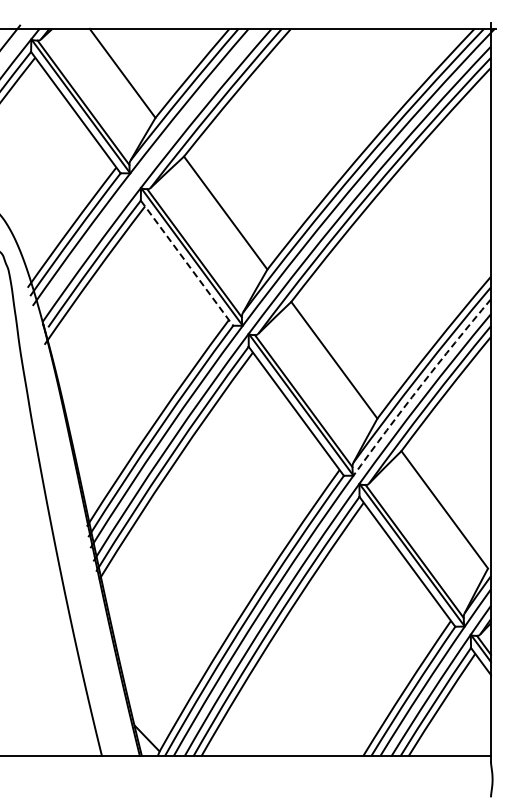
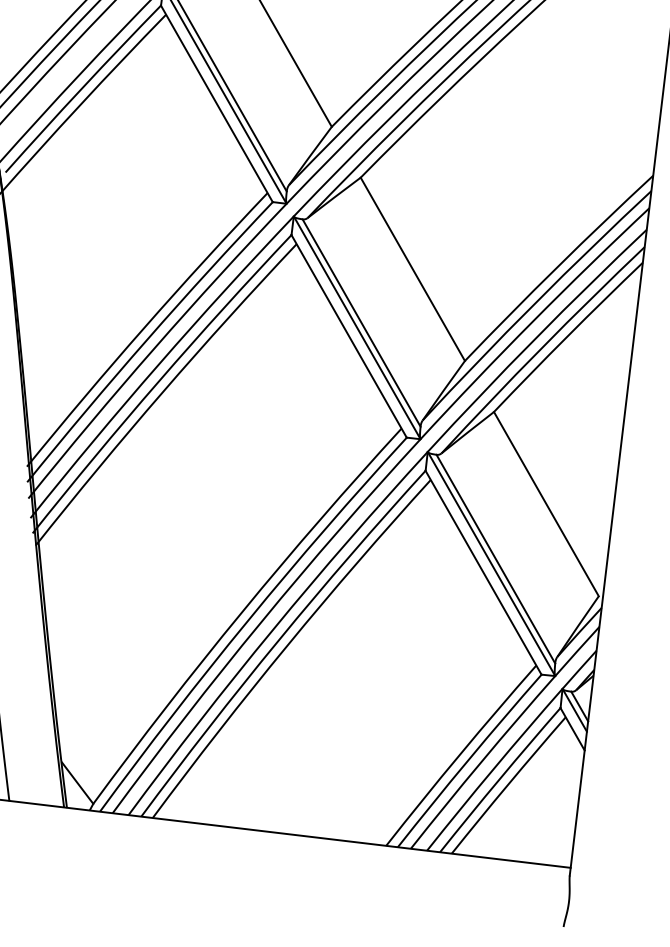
line: (187, 263) -> (217, 104), dashed -> solid
arc: (420, 386) -> (532, 321), dashed -> solid

